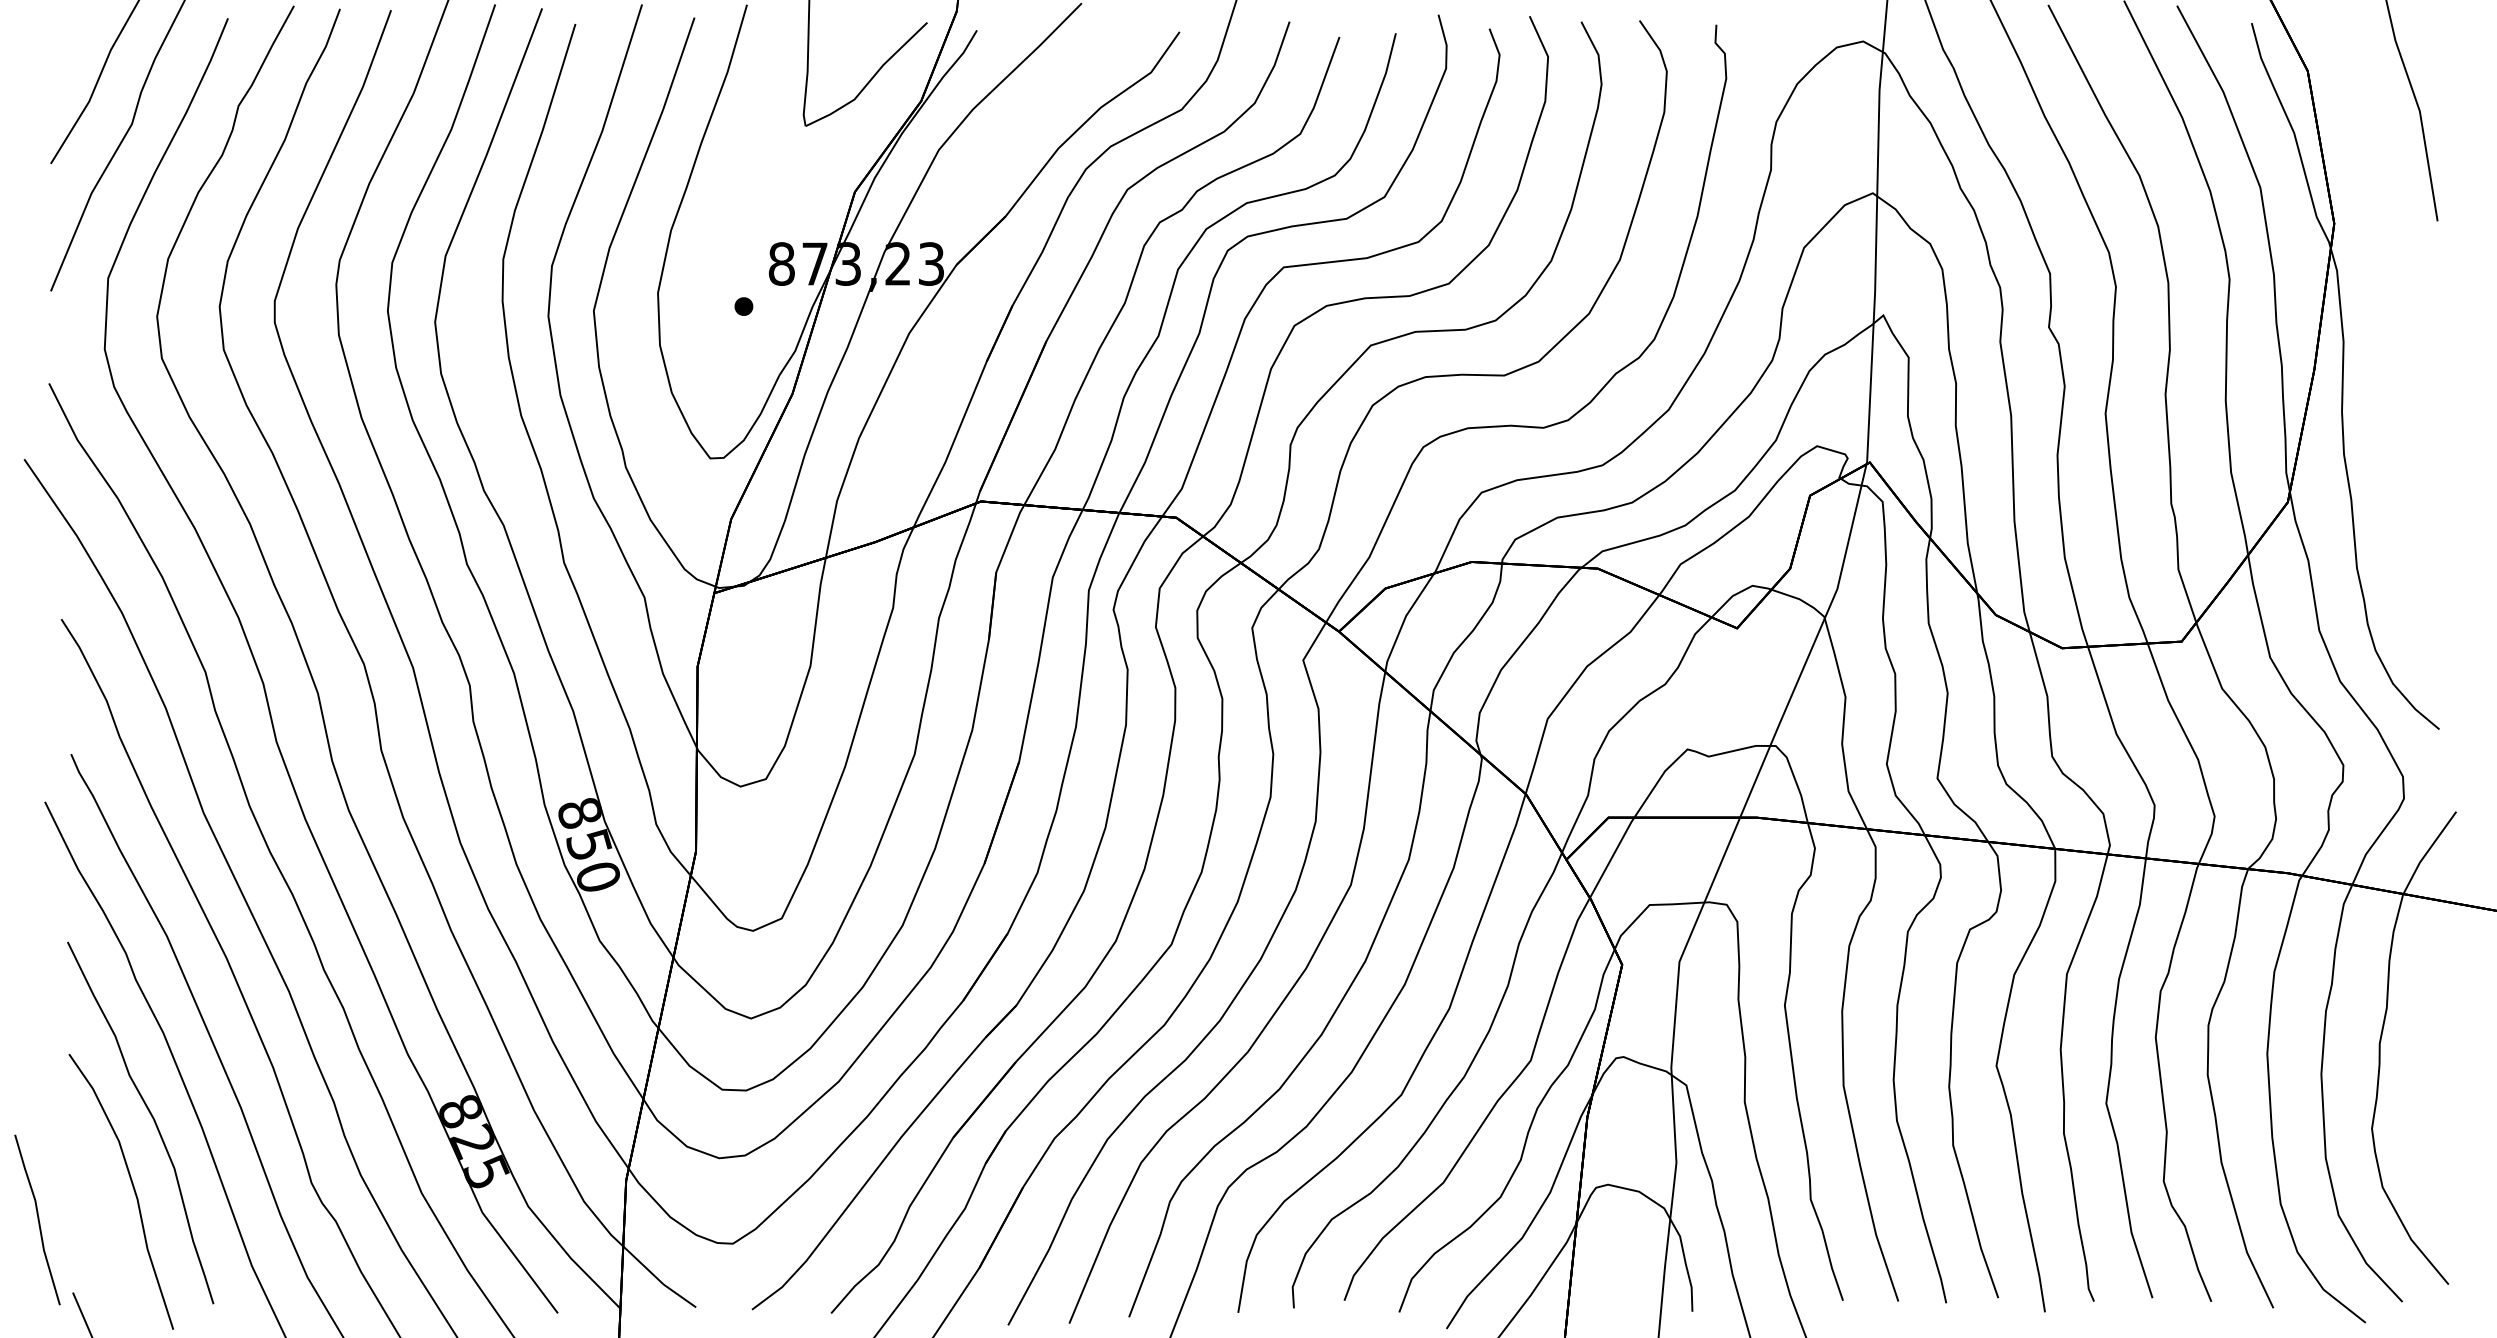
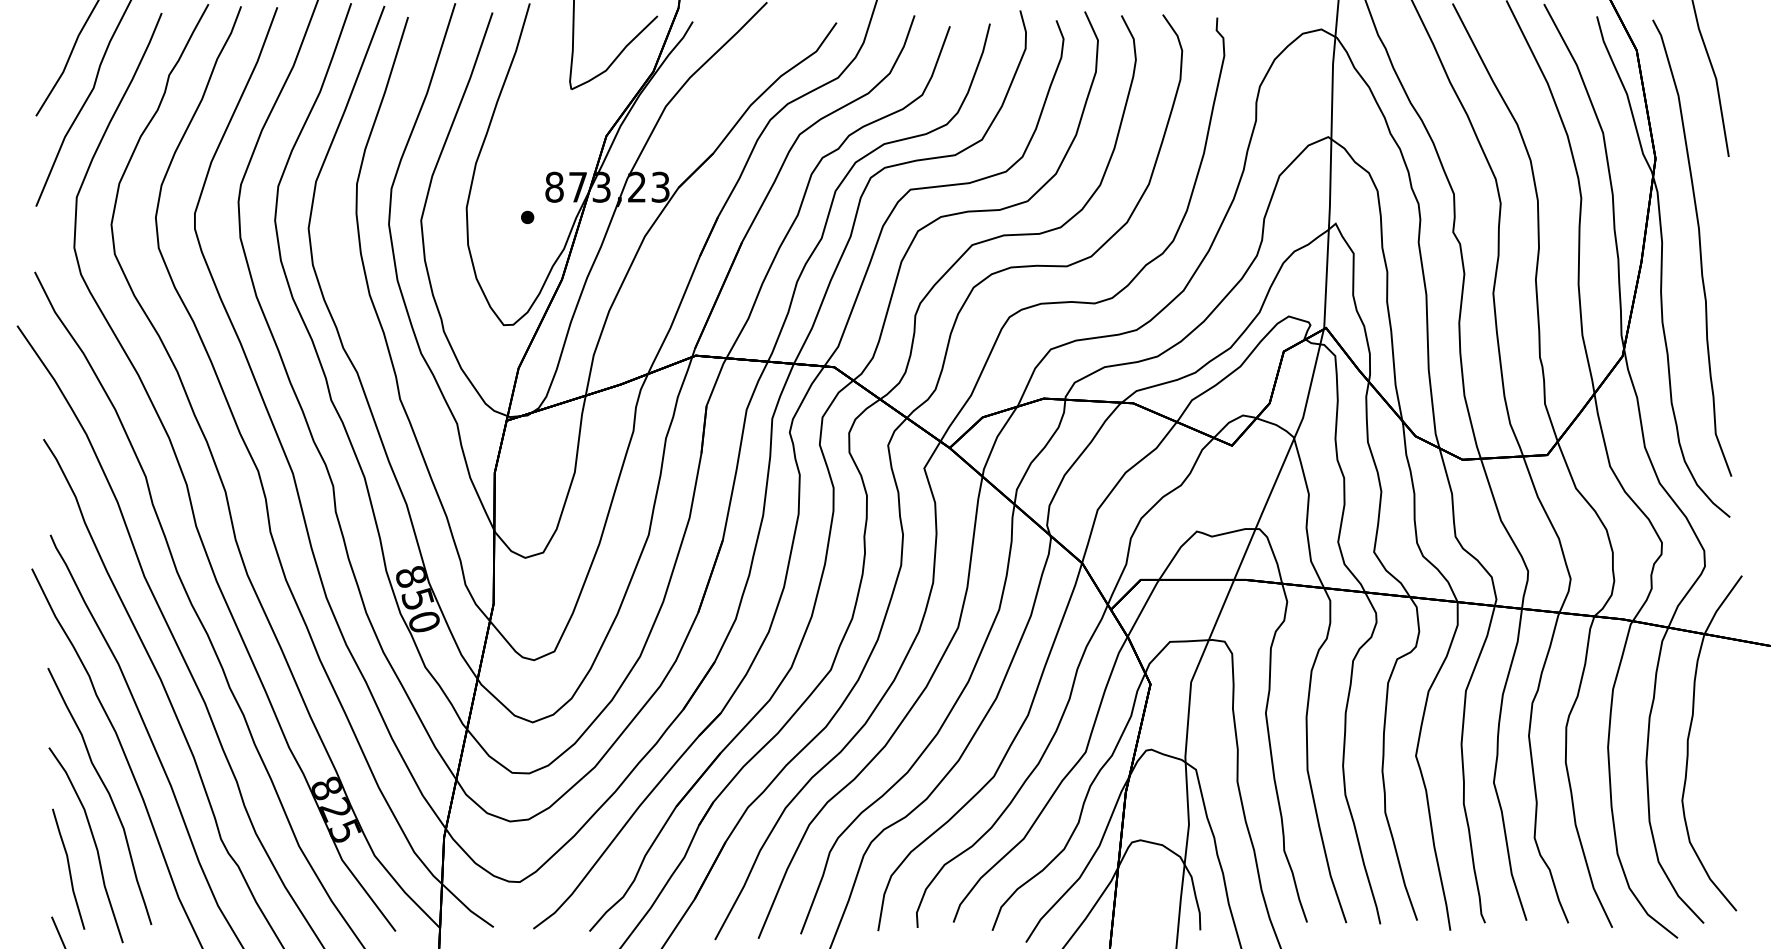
curve: (2396, 348) -> (1699, 247), added
line: (37, 1218) -> (68, 868), moved

